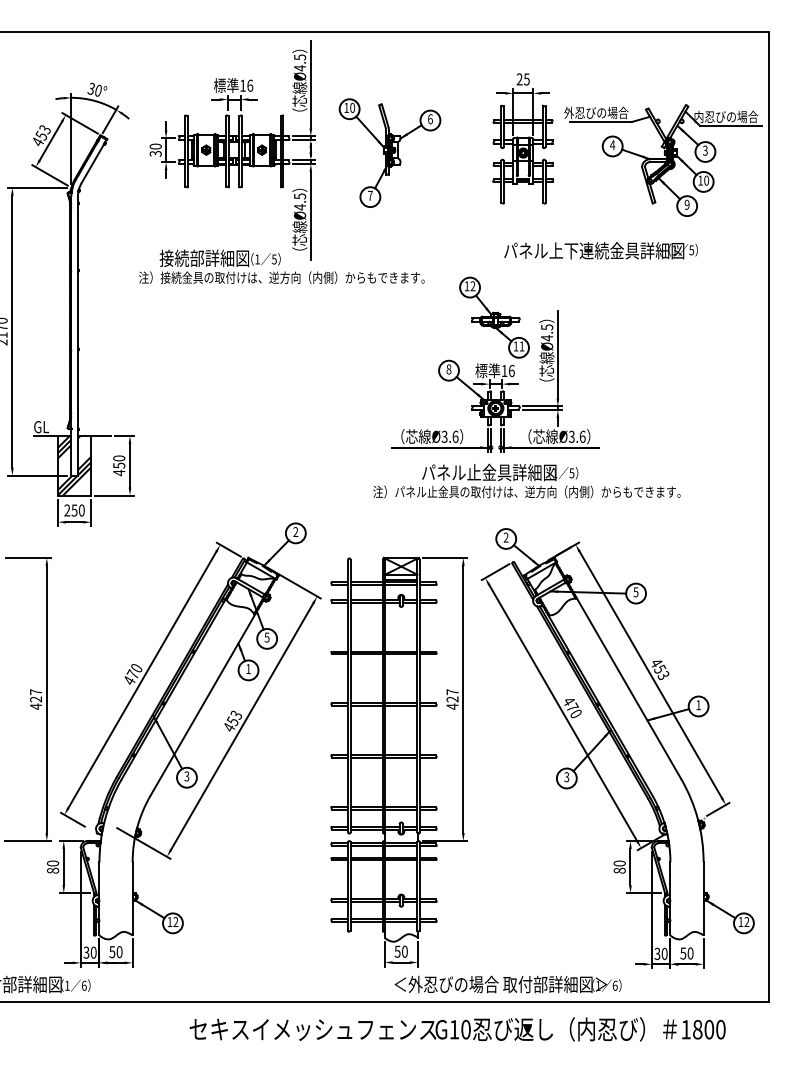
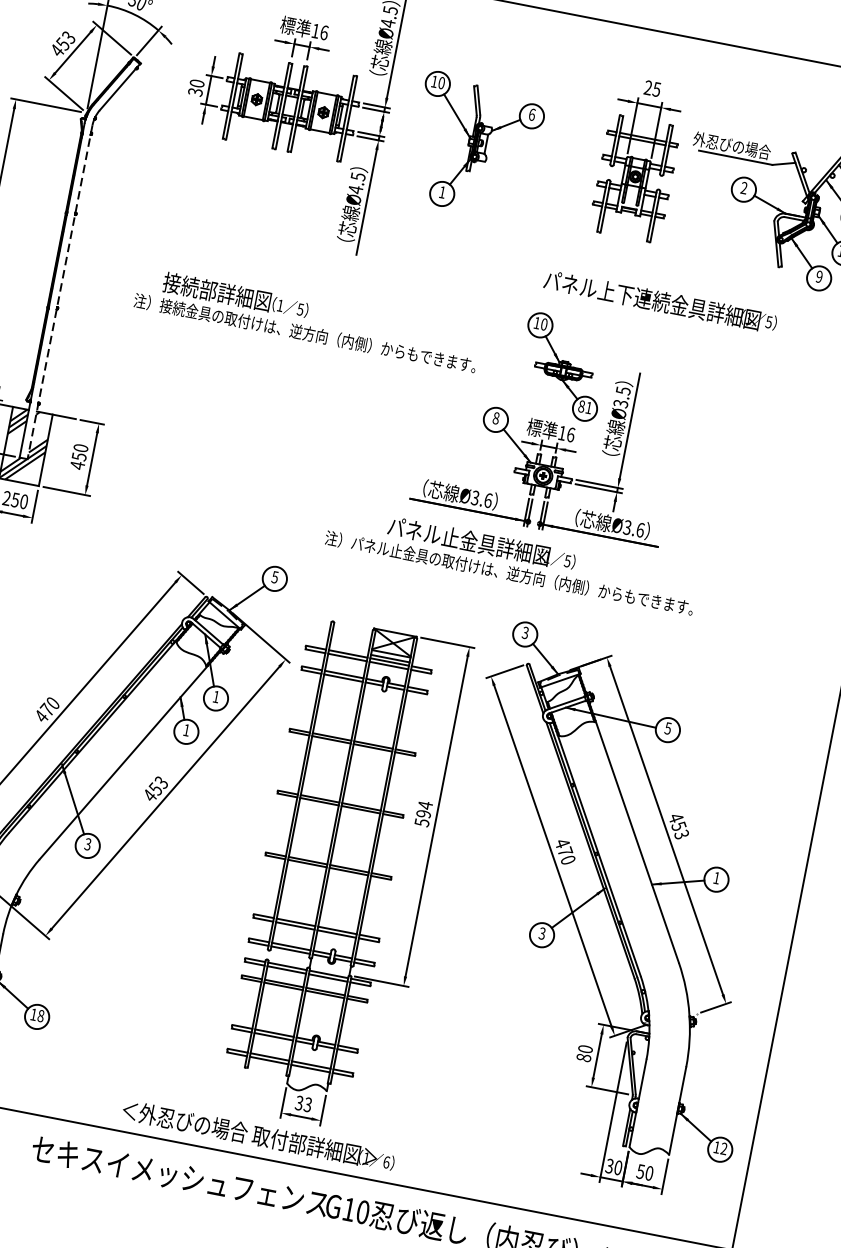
text: (612, 145) -> (743, 188), 4 -> 2
text: (370, 195) -> (442, 192), 7 -> 1
text: (600, 250) -> (659, 301), moved
text: (281, 266) -> (307, 319), moved
text: (472, 286) -> (543, 324), 12 -> 10
line: (77, 336) -> (59, 292), solid -> dashed
text: (547, 338) -> (621, 404), Ø4.5 -> Ø3.5
text: (515, 346) -> (581, 406), 11 -> 81
text: (526, 480) -> (511, 559), moved
text: (295, 532) -> (274, 577), 2 -> 5
text: (505, 537) -> (524, 632), 2 -> 3
text: (266, 637) -> (215, 696), 5 -> 1
text: (452, 699) -> (423, 814), 427 -> 594
text: (175, 922) -> (40, 1016), 12 -> 18
text: (401, 951) -> (304, 1103), 50 -> 33
text: (507, 984) -> (258, 1135), moved

